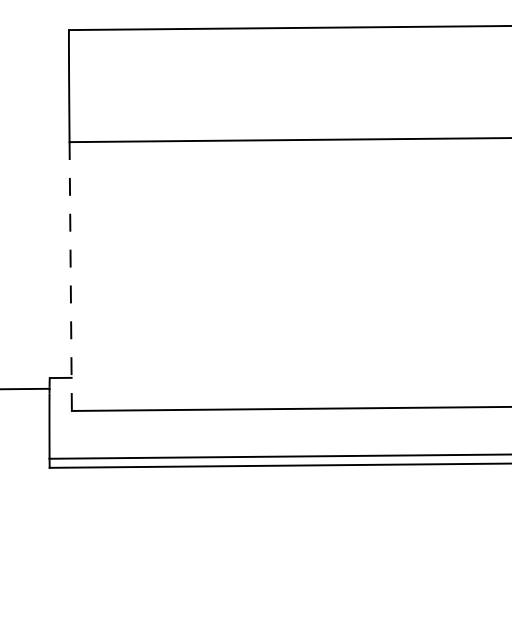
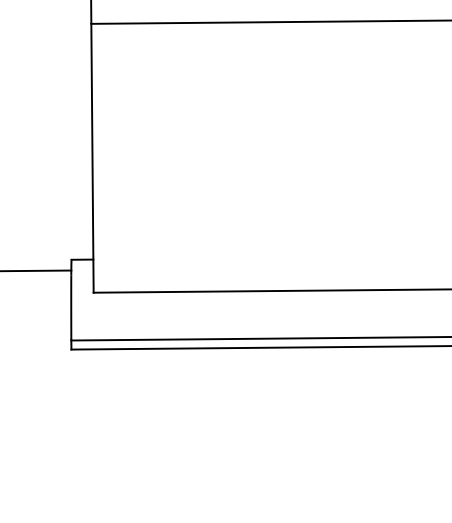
line: (70, 276) -> (92, 158), dashed -> solid

